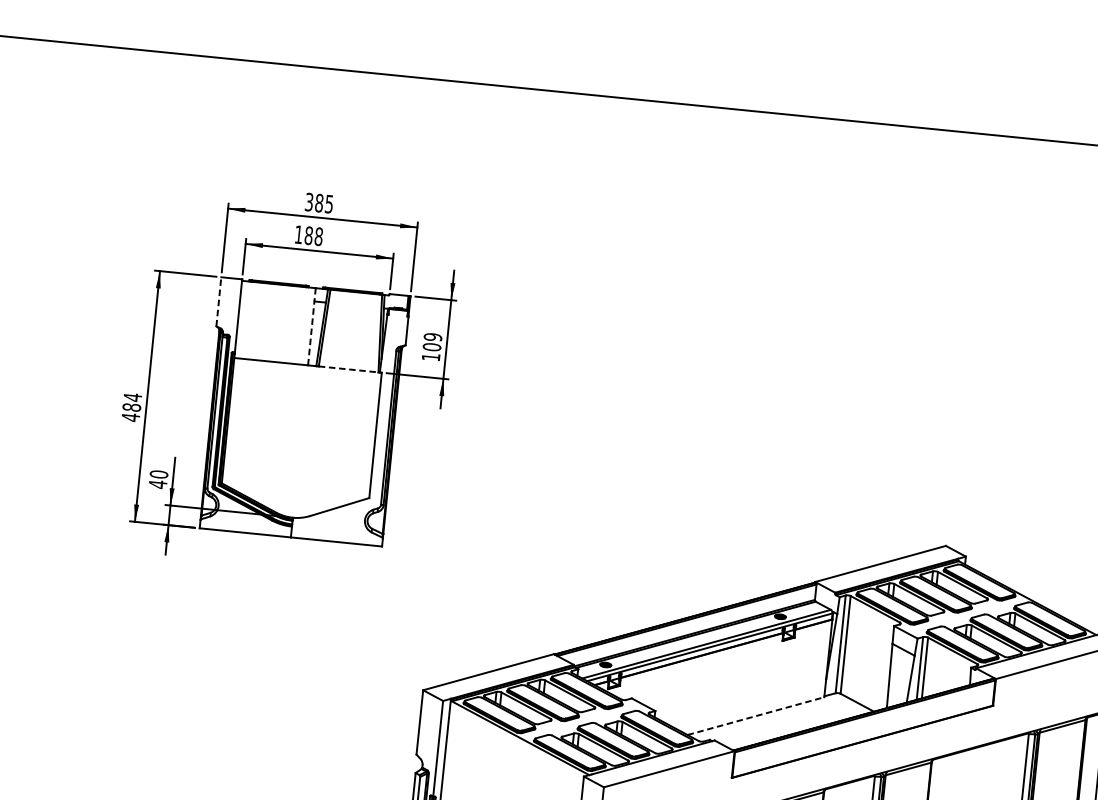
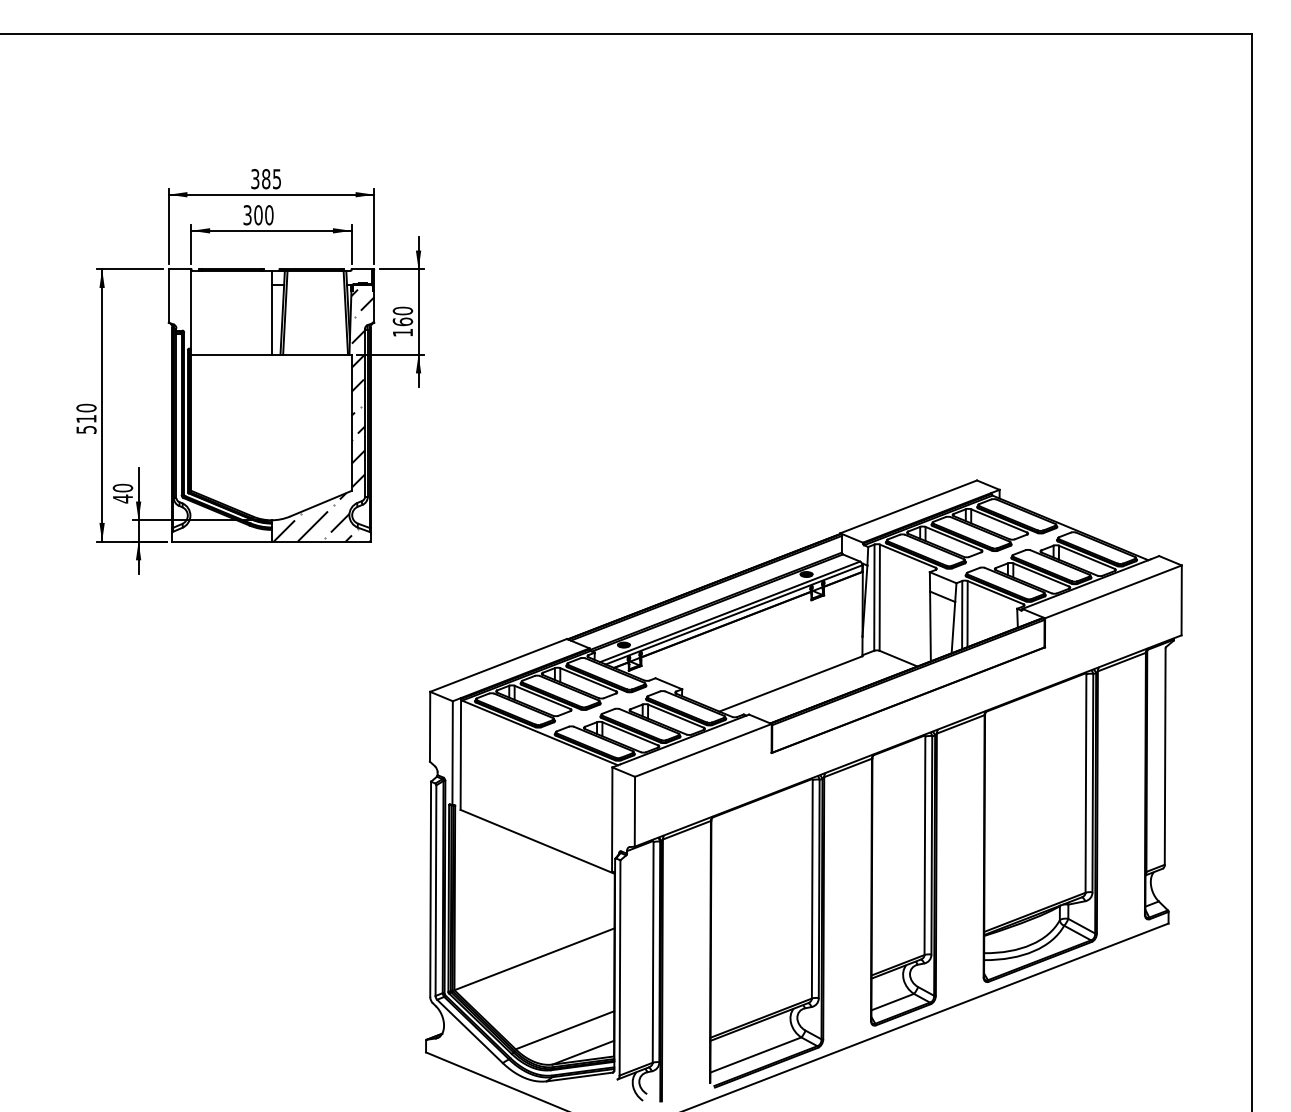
text: (308, 235) -> (258, 215), 188 -> 300
line: (218, 302) -> (168, 296), dashed -> solid
line: (311, 326) -> (271, 312), dashed -> solid
text: (432, 342) -> (402, 316), 109 -> 160
line: (349, 369) -> (316, 354), dashed -> solid
text: (131, 407) -> (86, 418), 484 -> 510
hatch: (350, 426) -> (323, 415), added
line: (755, 715) -> (790, 683), dashed -> solid

